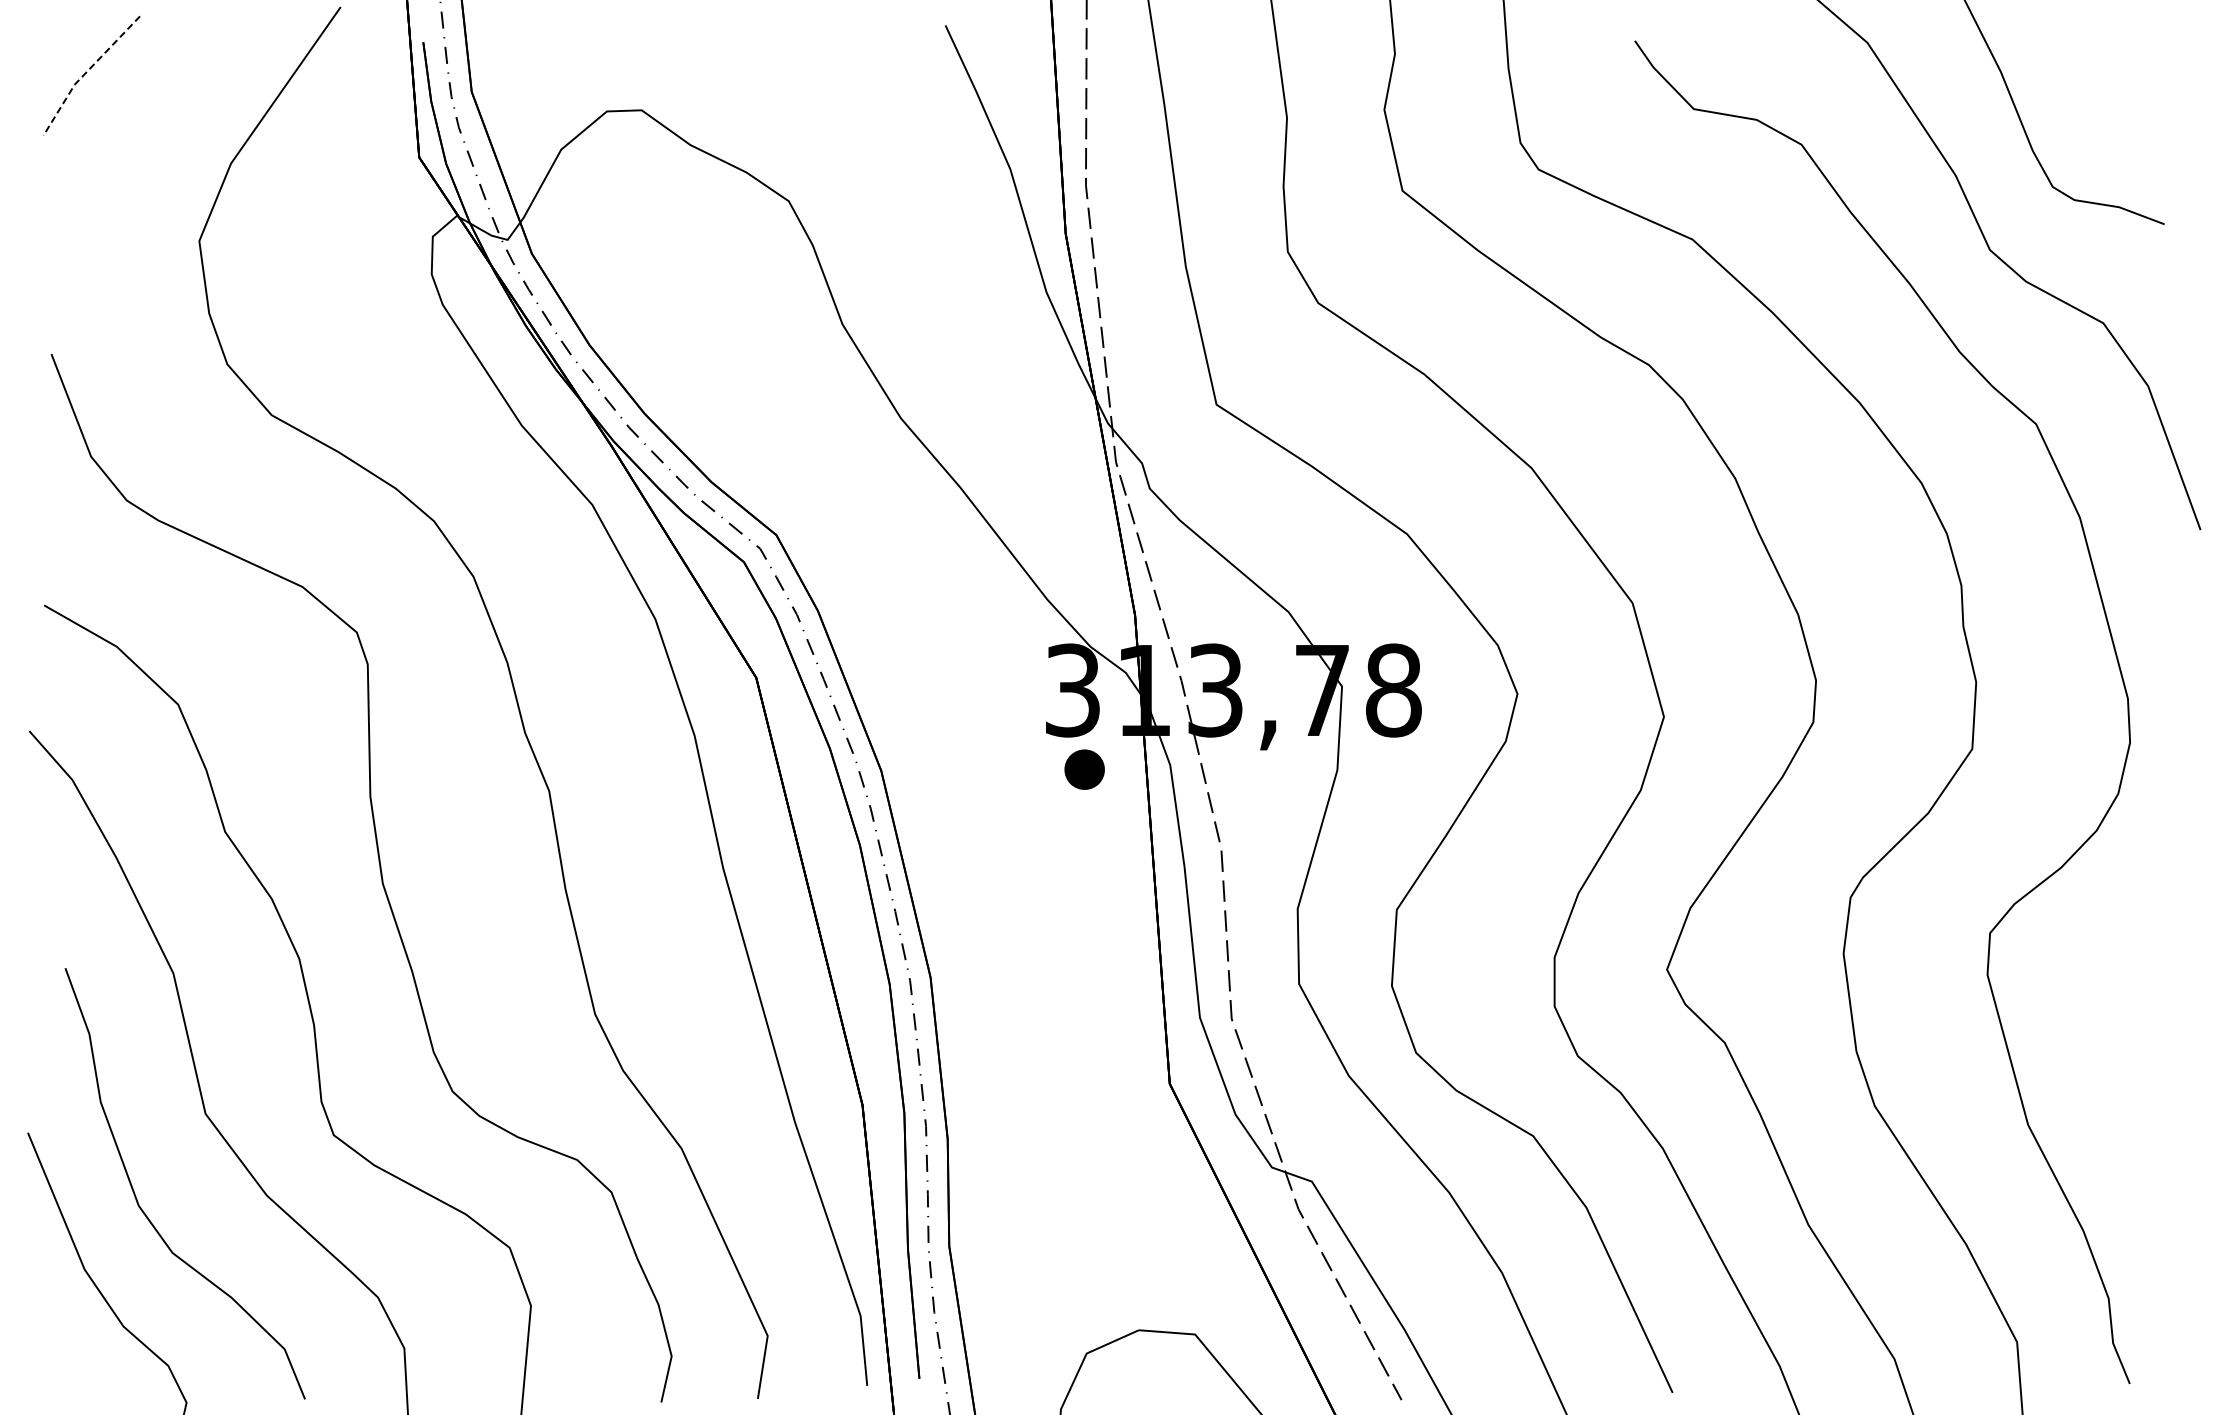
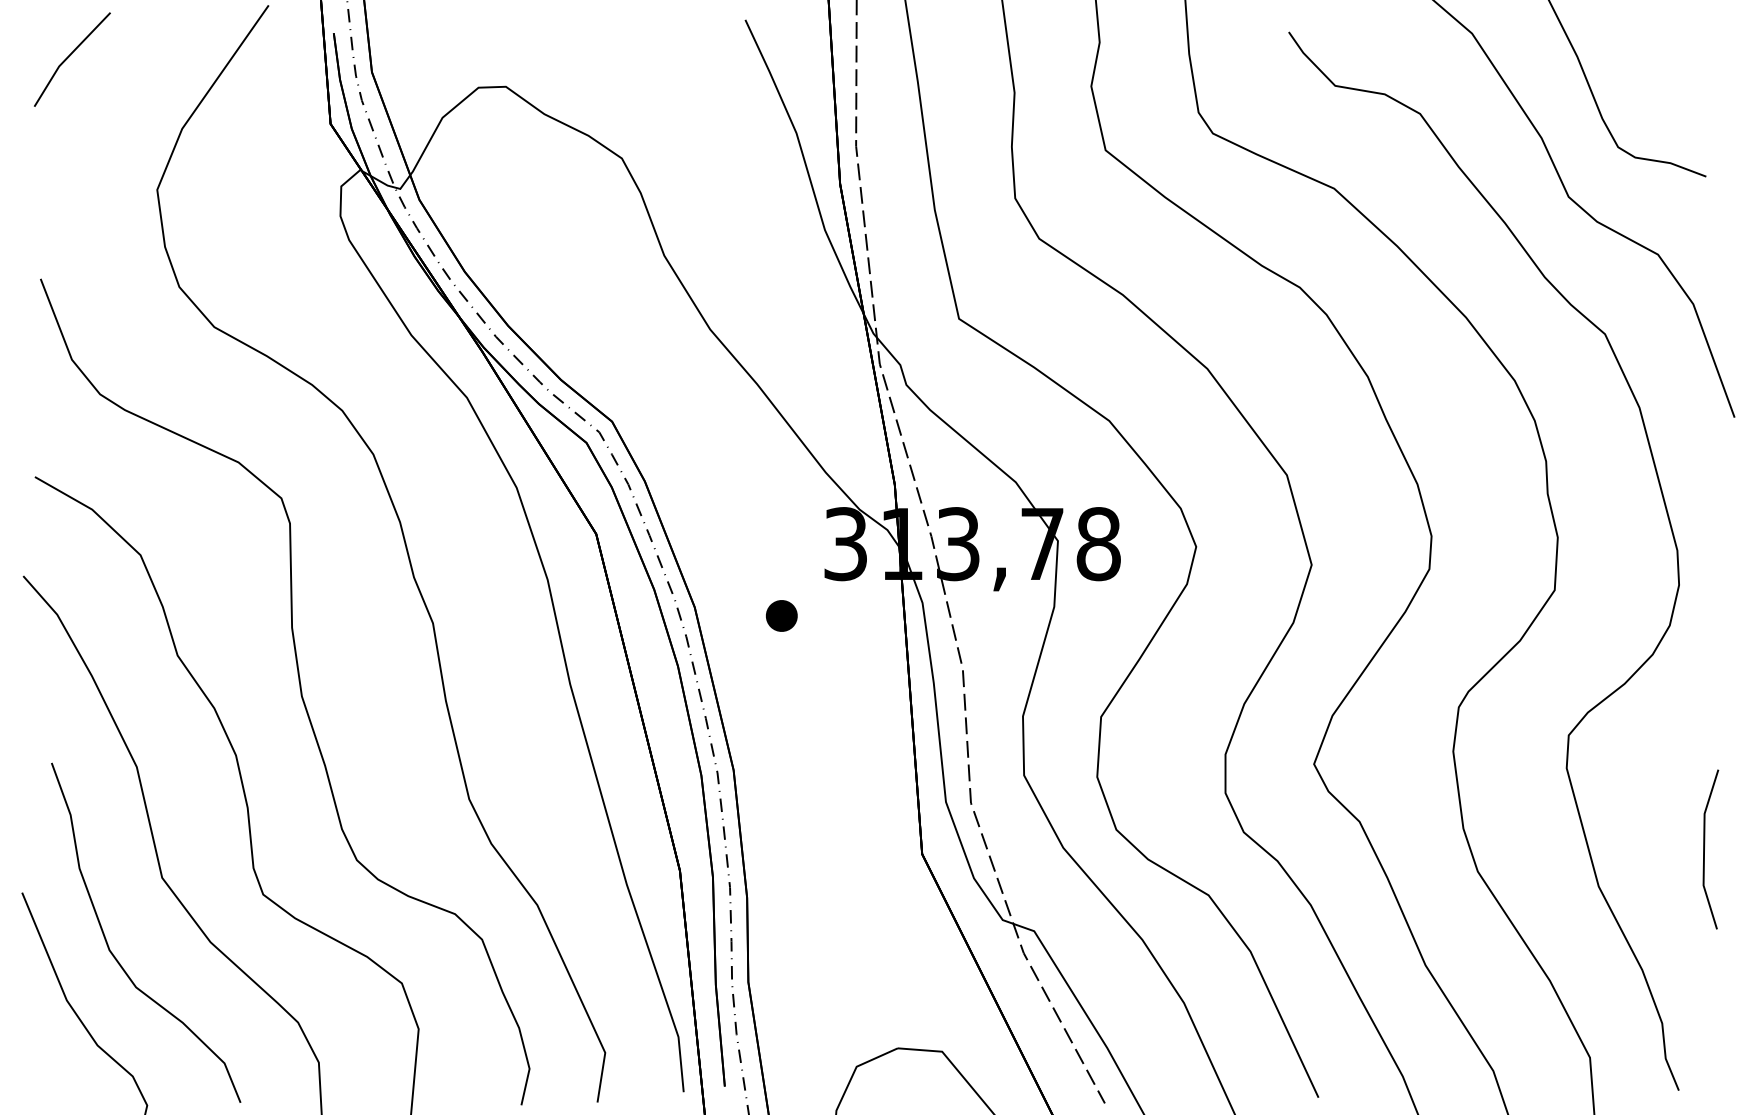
line: (85, 73) -> (67, 57), dashed -> solid
part: (1084, 769) -> (781, 615), moved
line: (2162, 1077) -> (1704, 849), added

